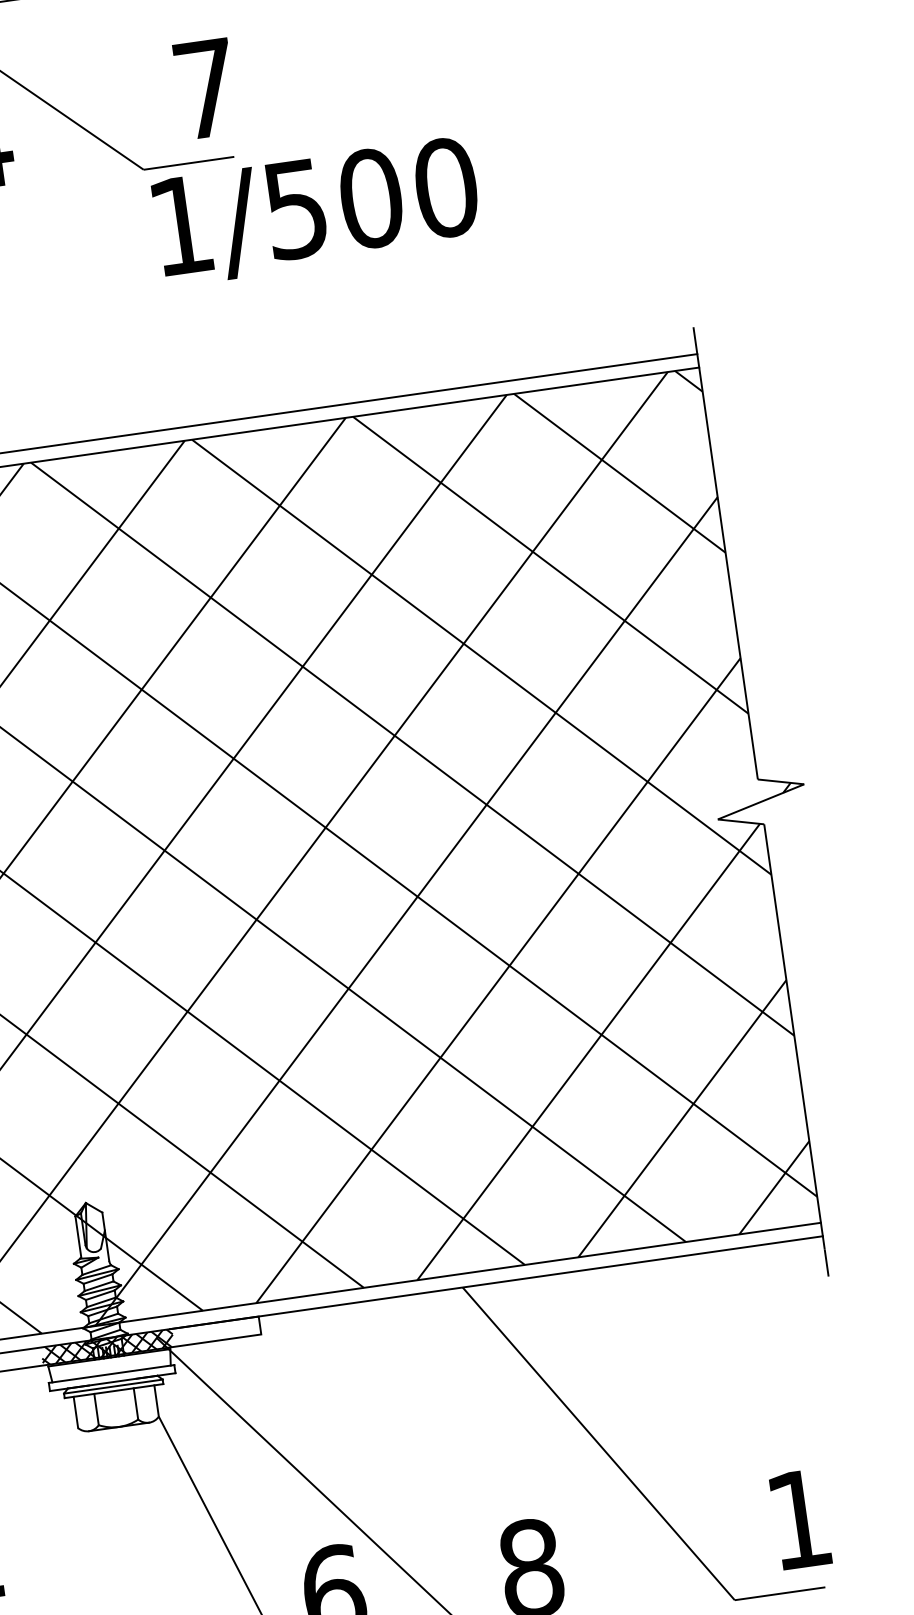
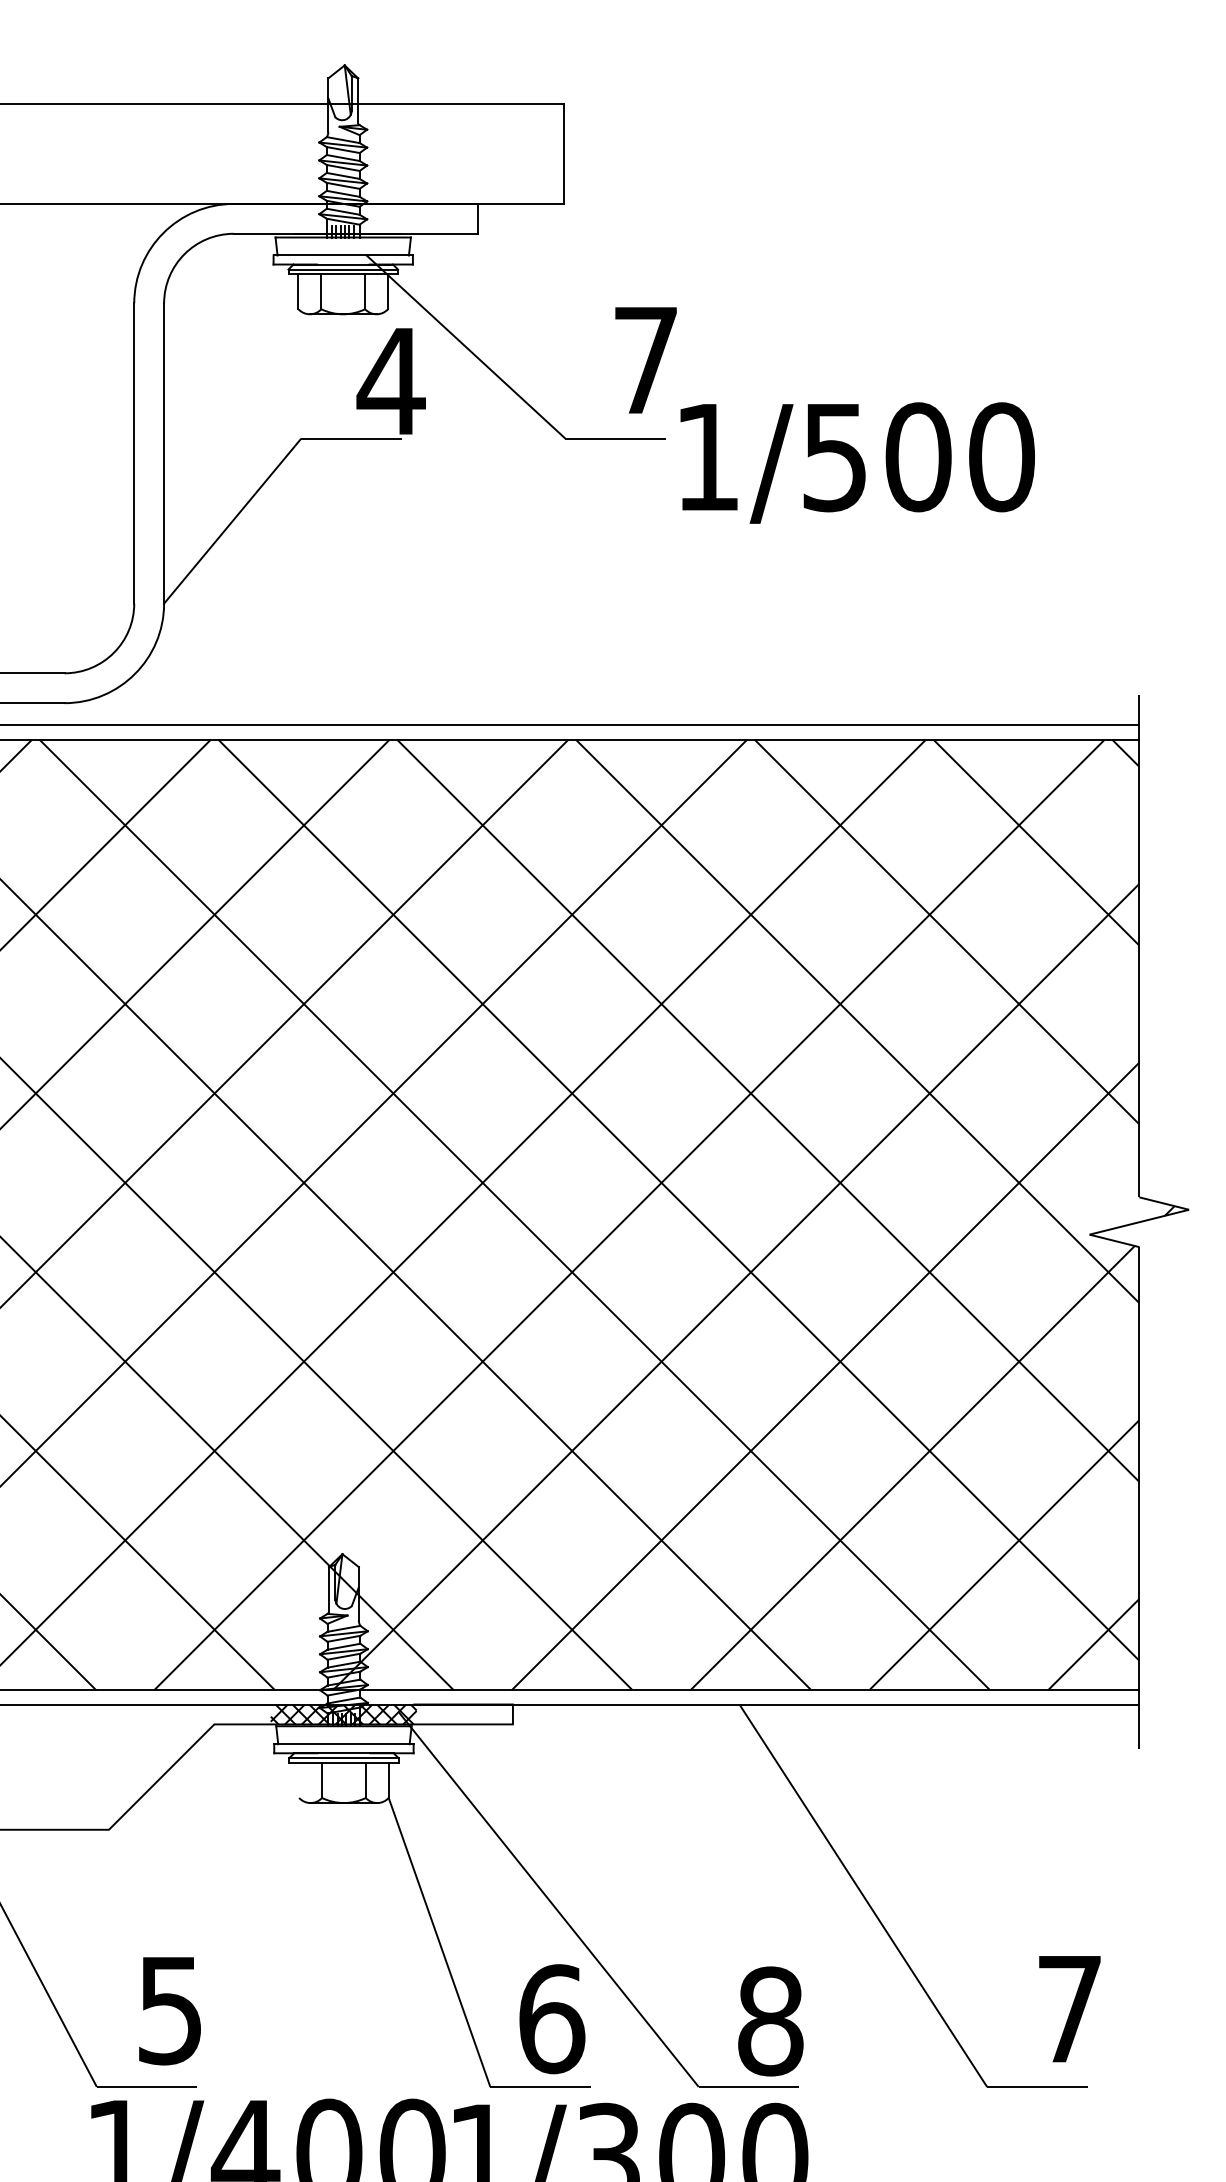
text: (316, 211) -> (857, 462), moved
line: (76, 1412) -> (299, 1780), removed
text: (799, 1519) -> (1069, 2009), 1 -> 7

